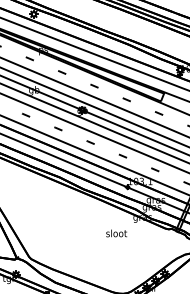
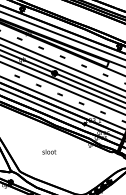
text: (116, 232) -> (49, 151), moved

